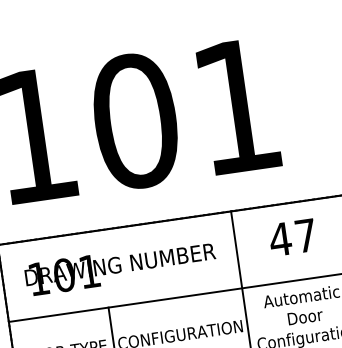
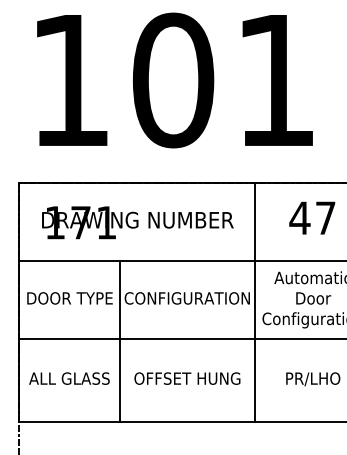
text: (64, 274) -> (81, 222), 101 -> 171

